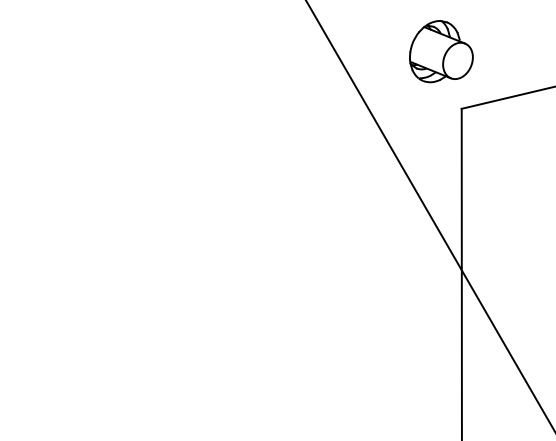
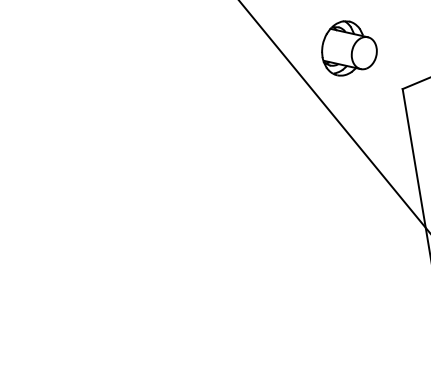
part: (441, 51) -> (348, 47), moved

